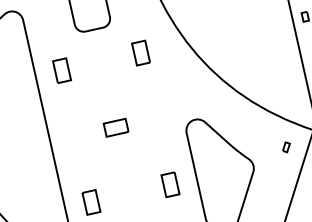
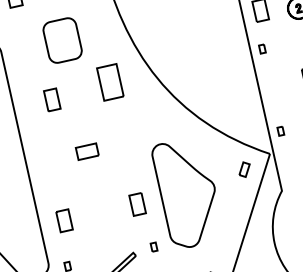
part: (141, 52) -> (110, 82), size x1.6
part: (62, 70) -> (52, 99), moved
part: (287, 146) -> (245, 169), size x1.6

